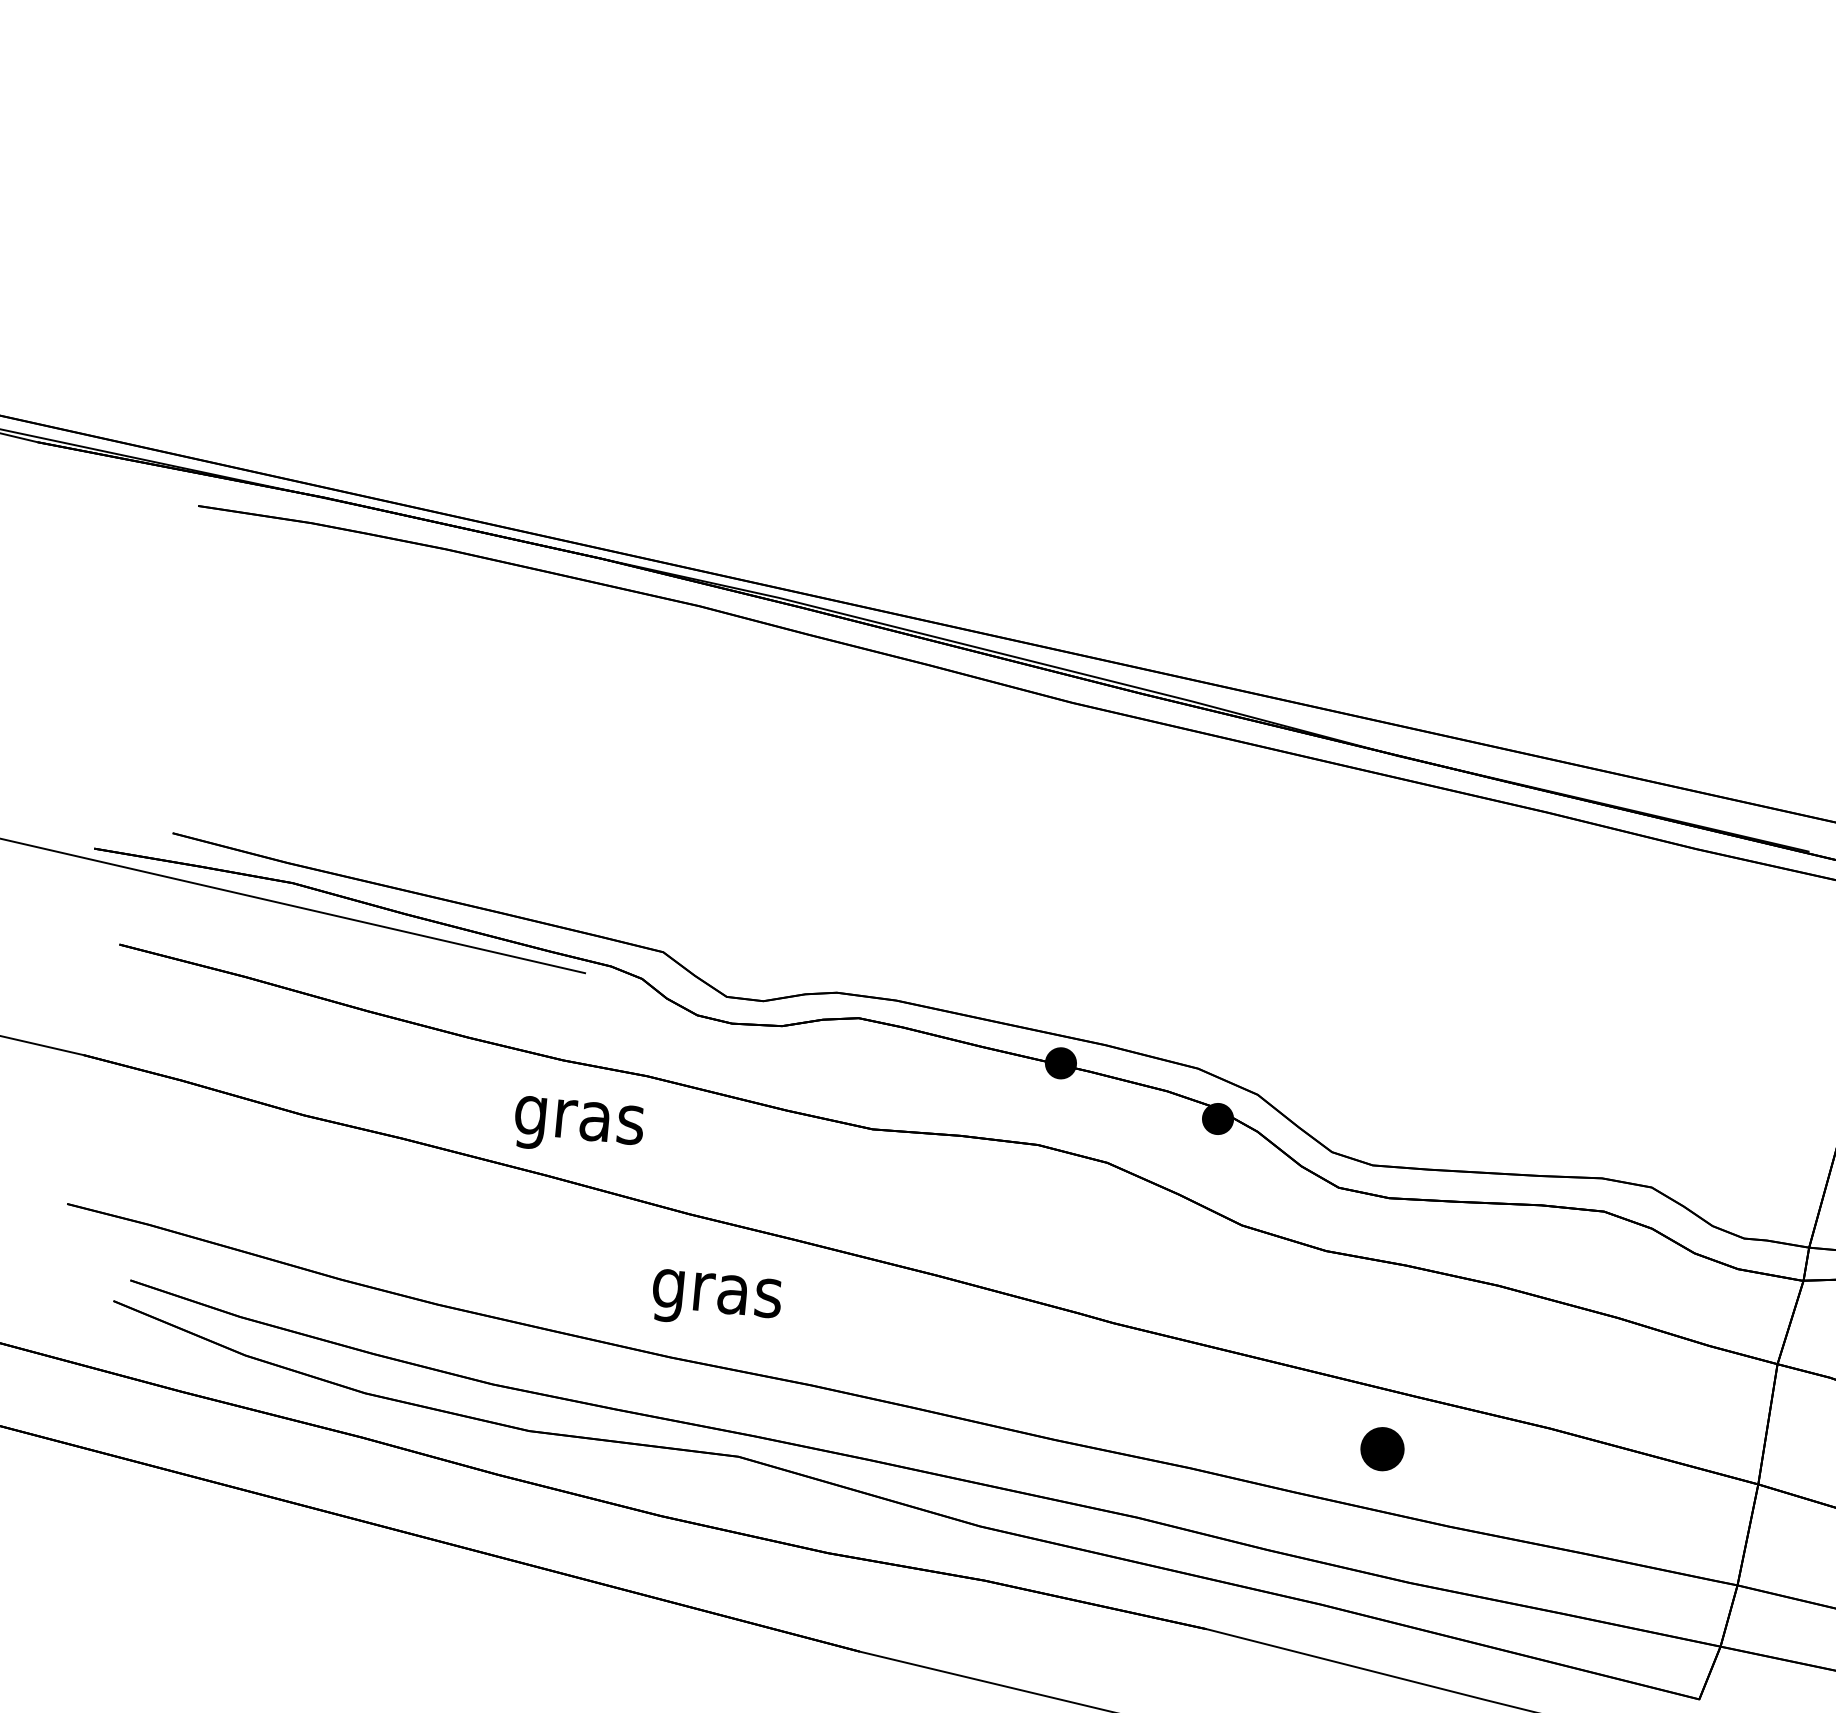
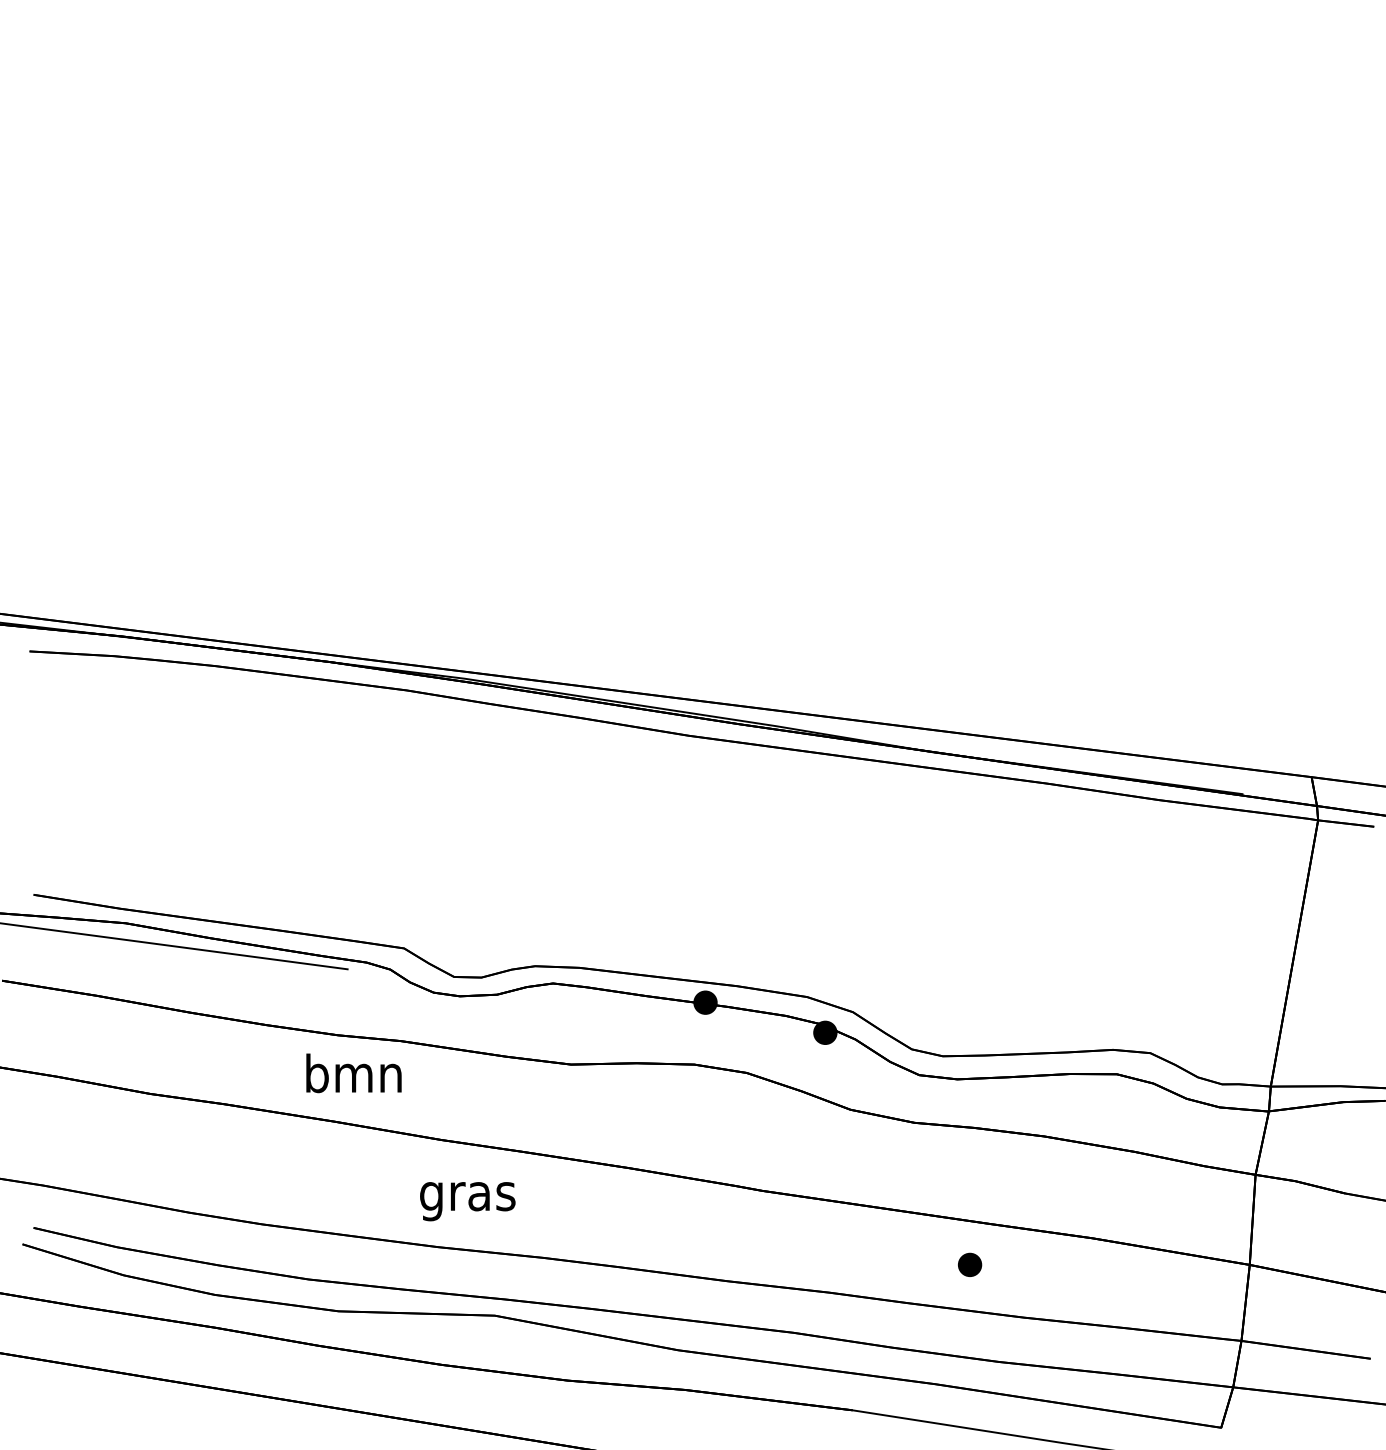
text: (578, 1120) -> (353, 1078), gras -> bmn
part: (1383, 1448) -> (970, 1264), size x0.71

